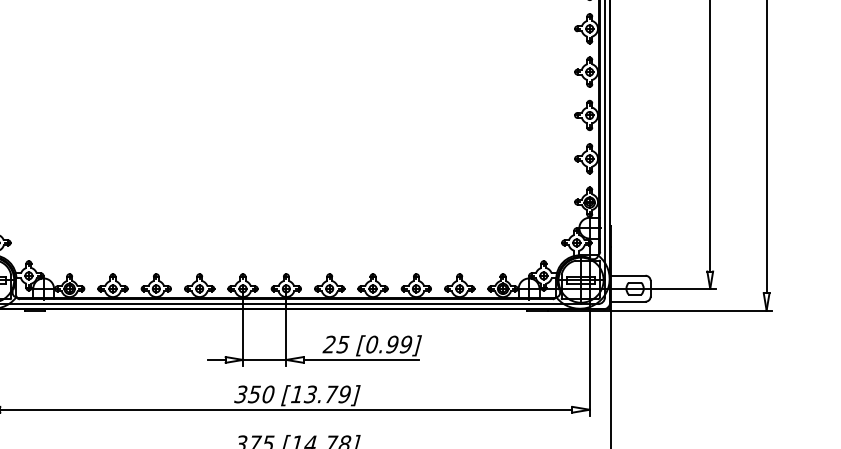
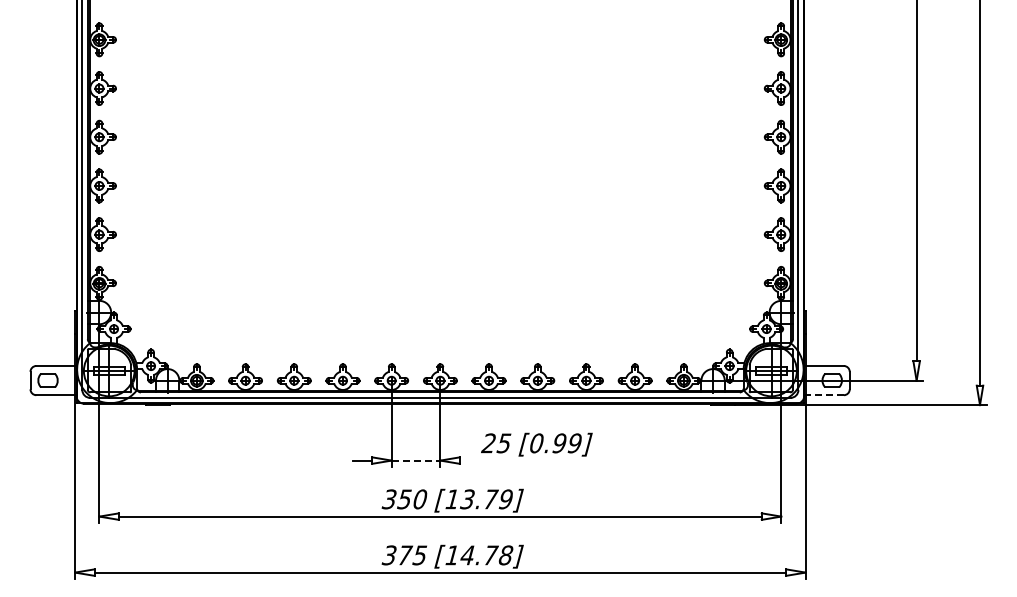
line: (628, 301) -> (824, 395), solid -> dashed
line: (265, 359) -> (416, 460), solid -> dashed
line: (361, 359) -> (524, 460), removed

